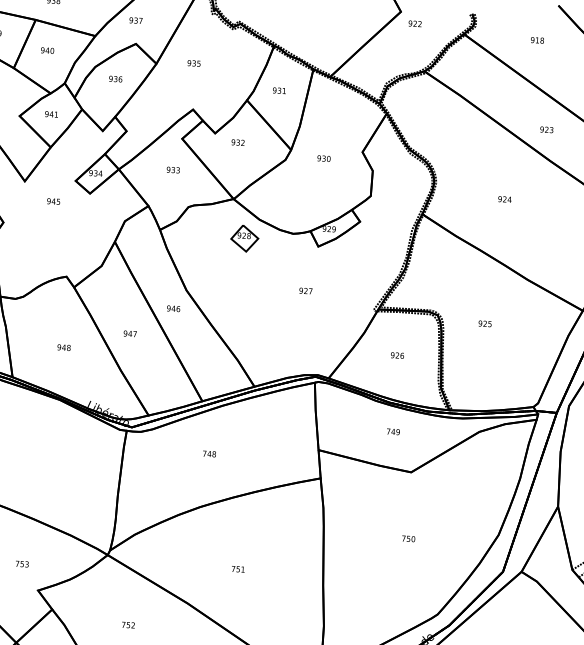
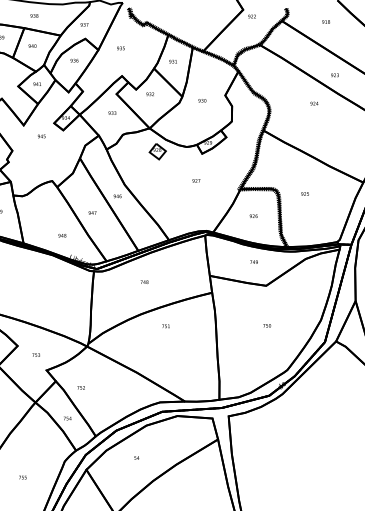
text: (504, 199) -> (314, 103), moved
text: (64, 347) -> (62, 235), moved
text: (237, 569) -> (165, 326), moved
text: (127, 624) -> (80, 387), moved

